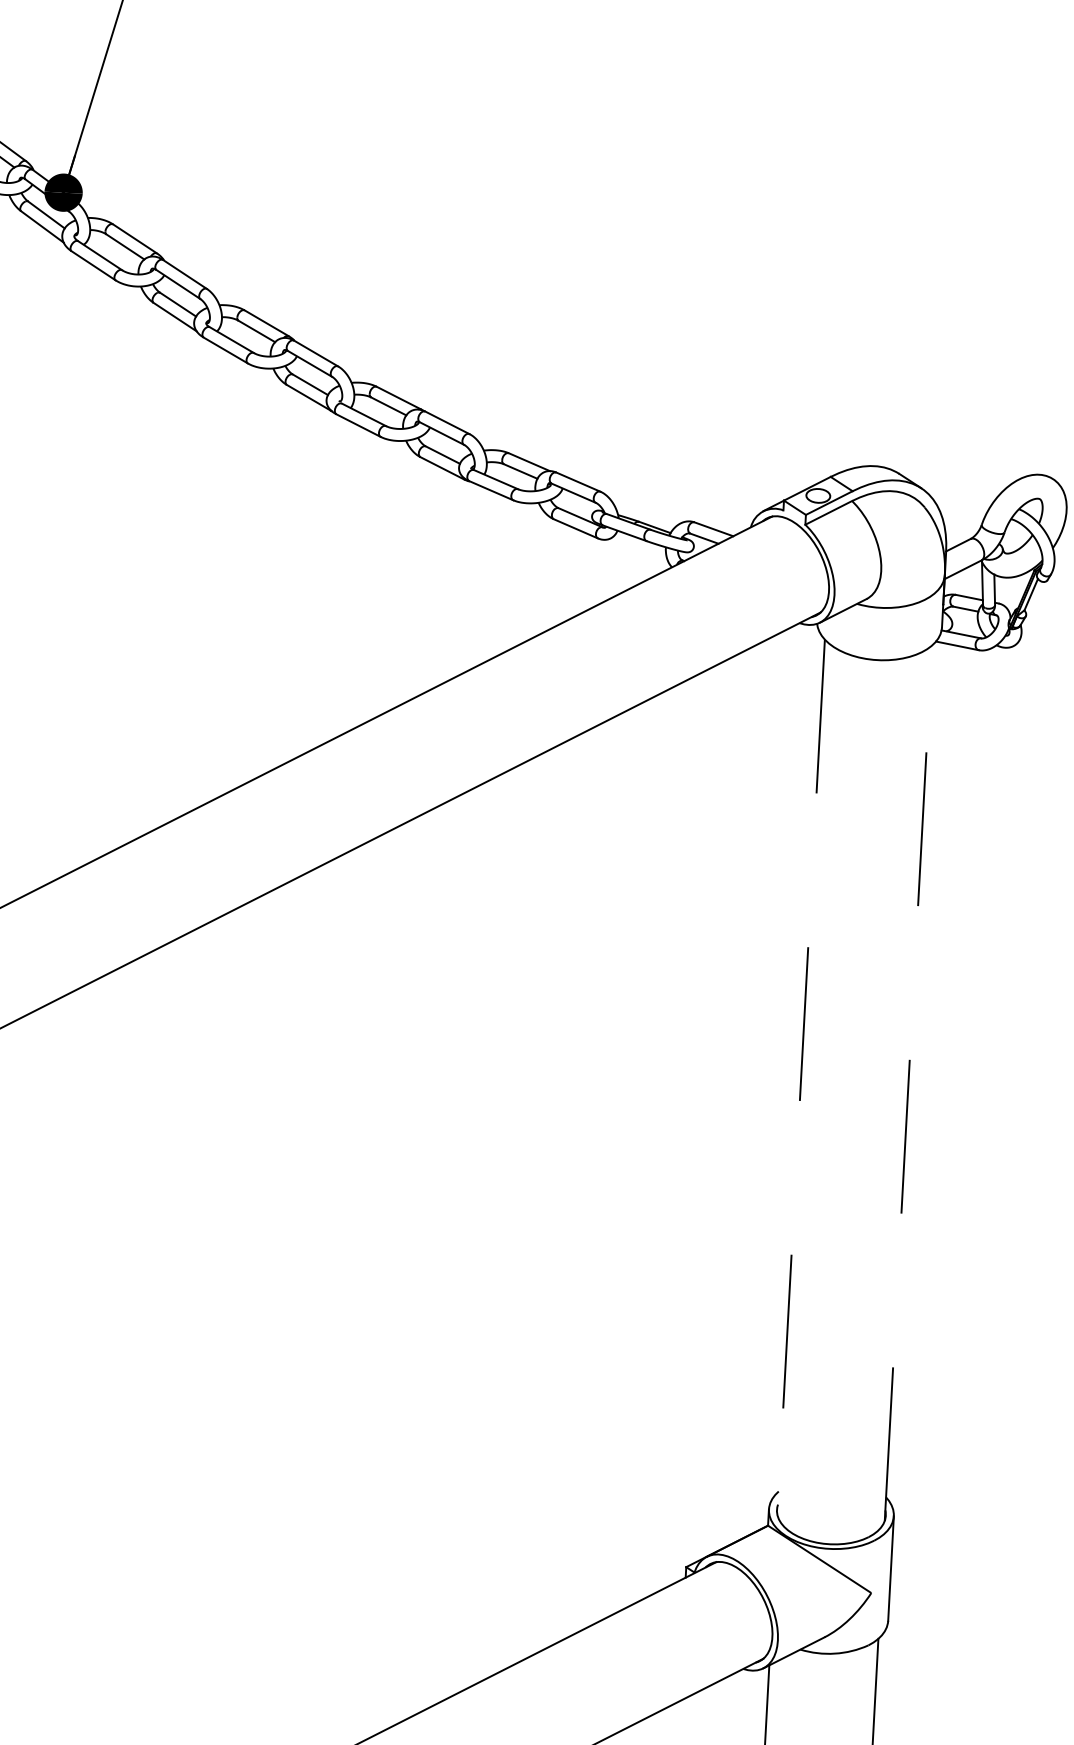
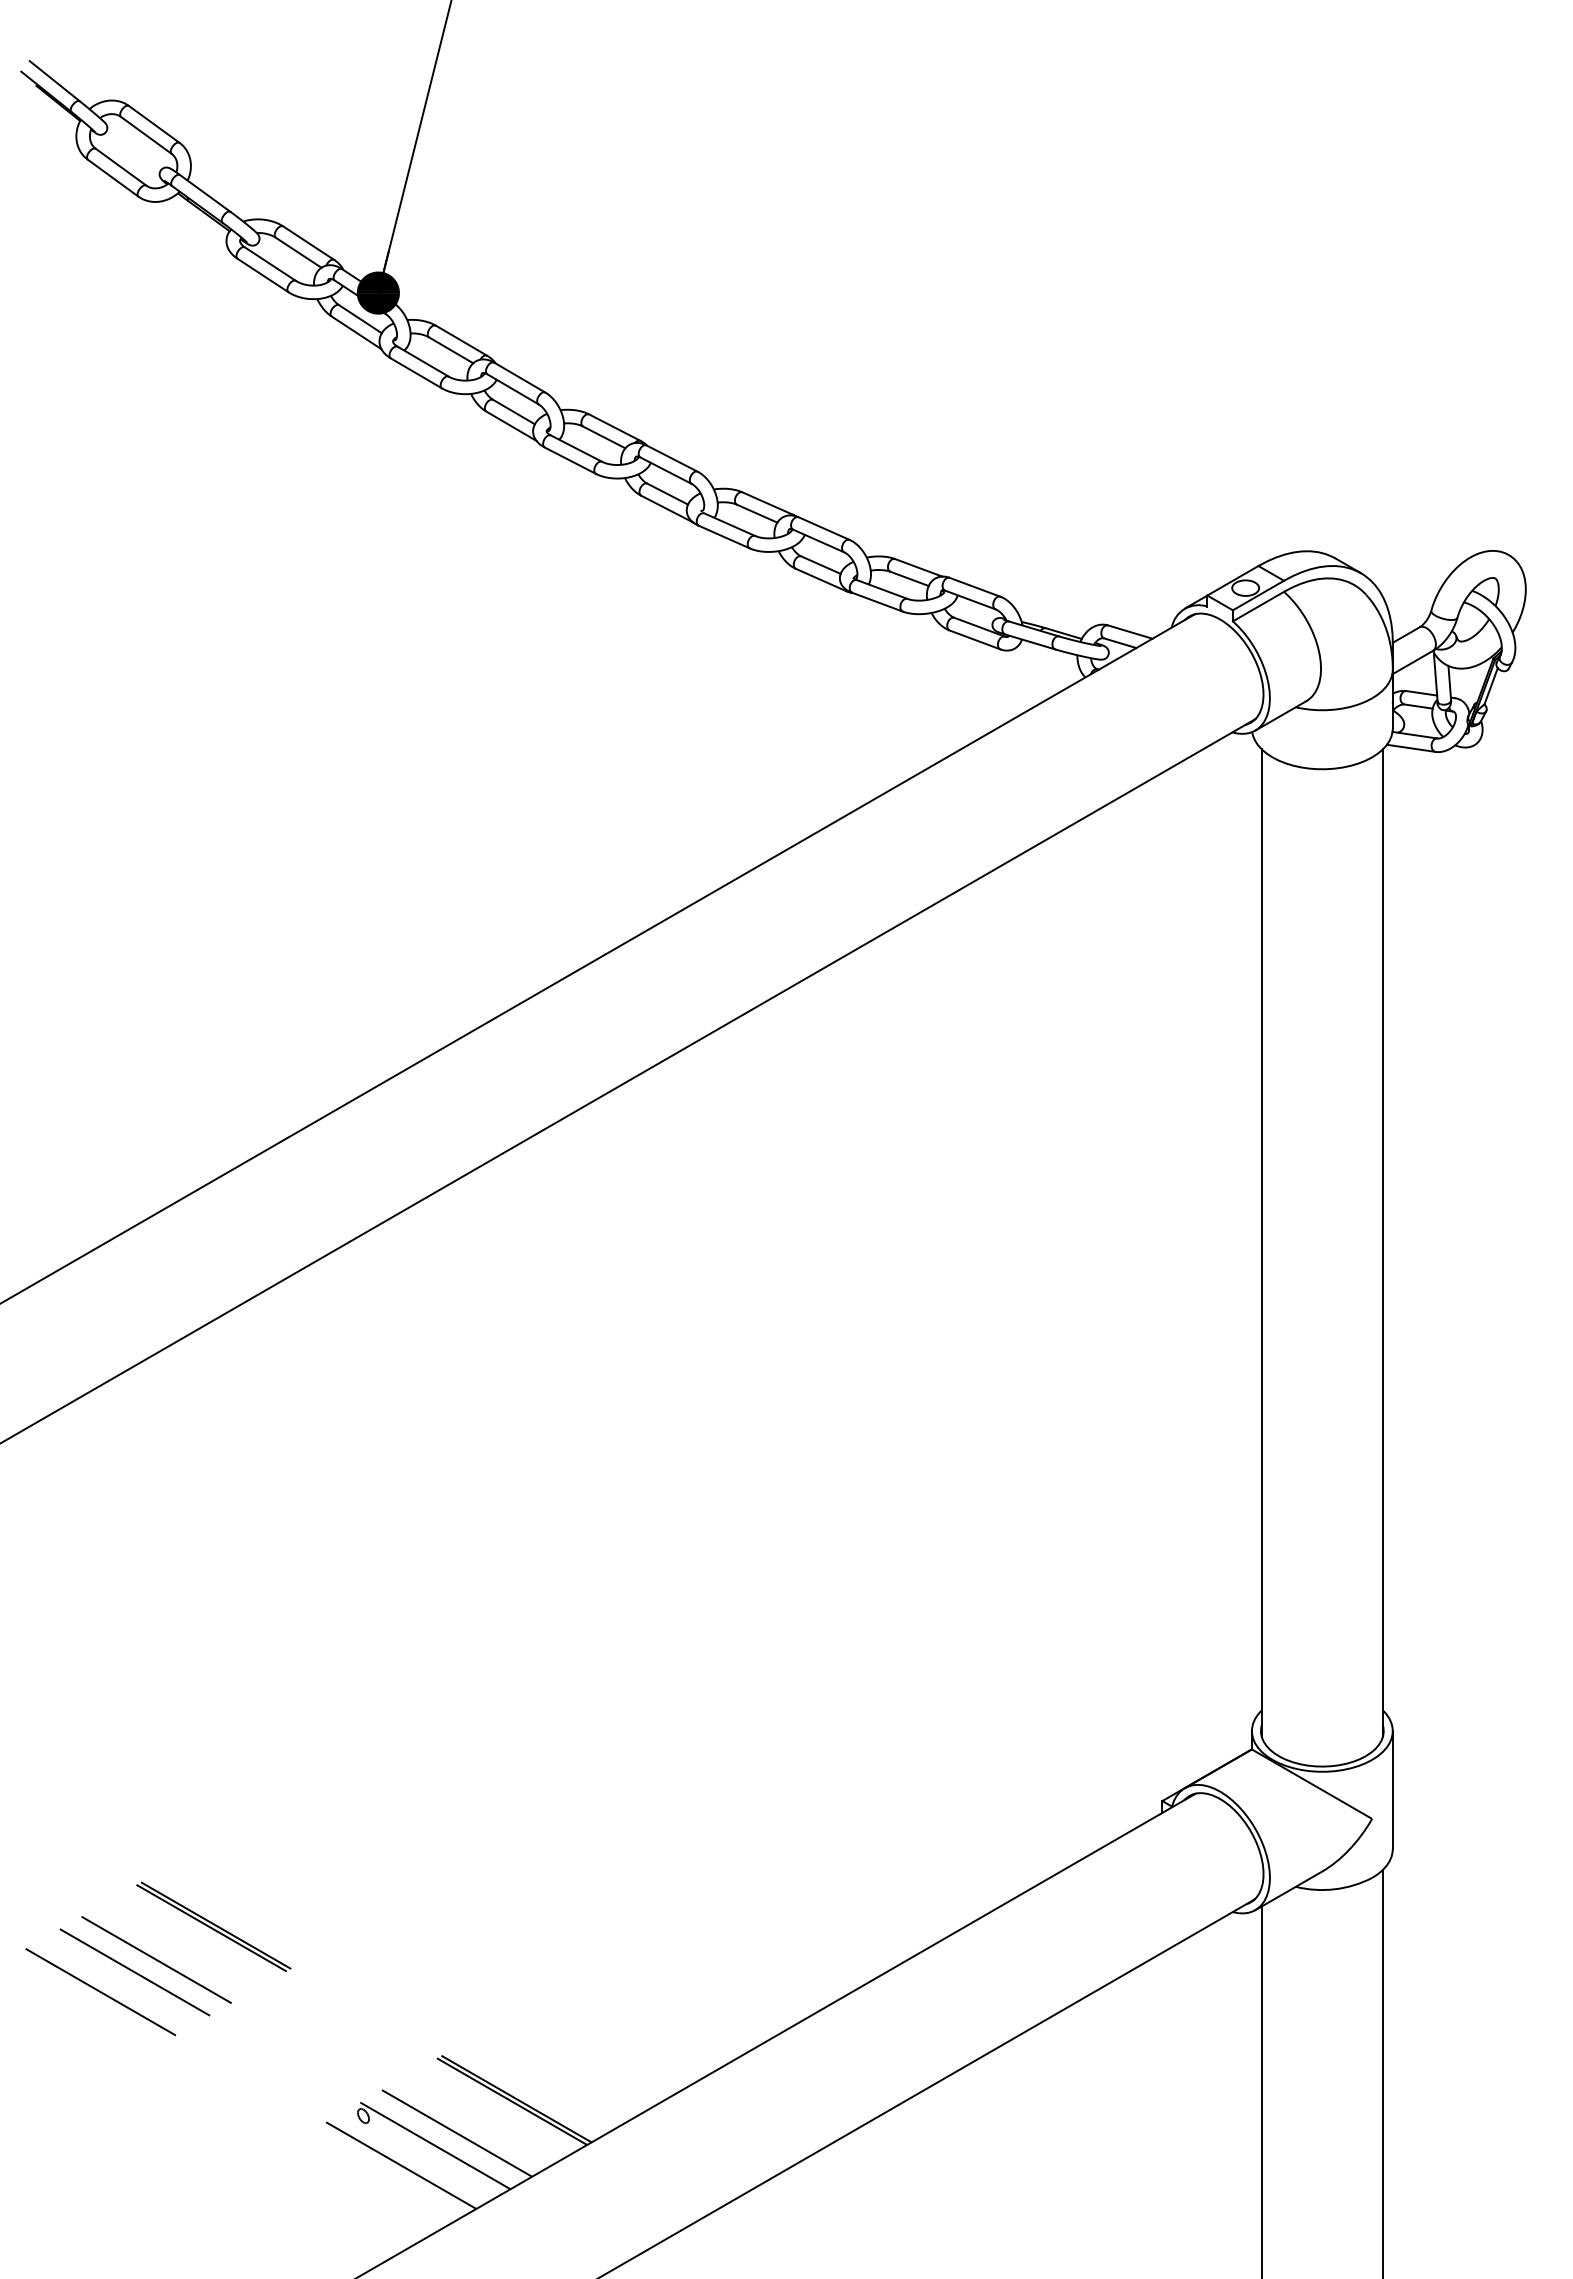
line: (800, 1077) -> (1261, 1243), dashed -> solid
line: (908, 1083) -> (1382, 1243), dashed -> solid

